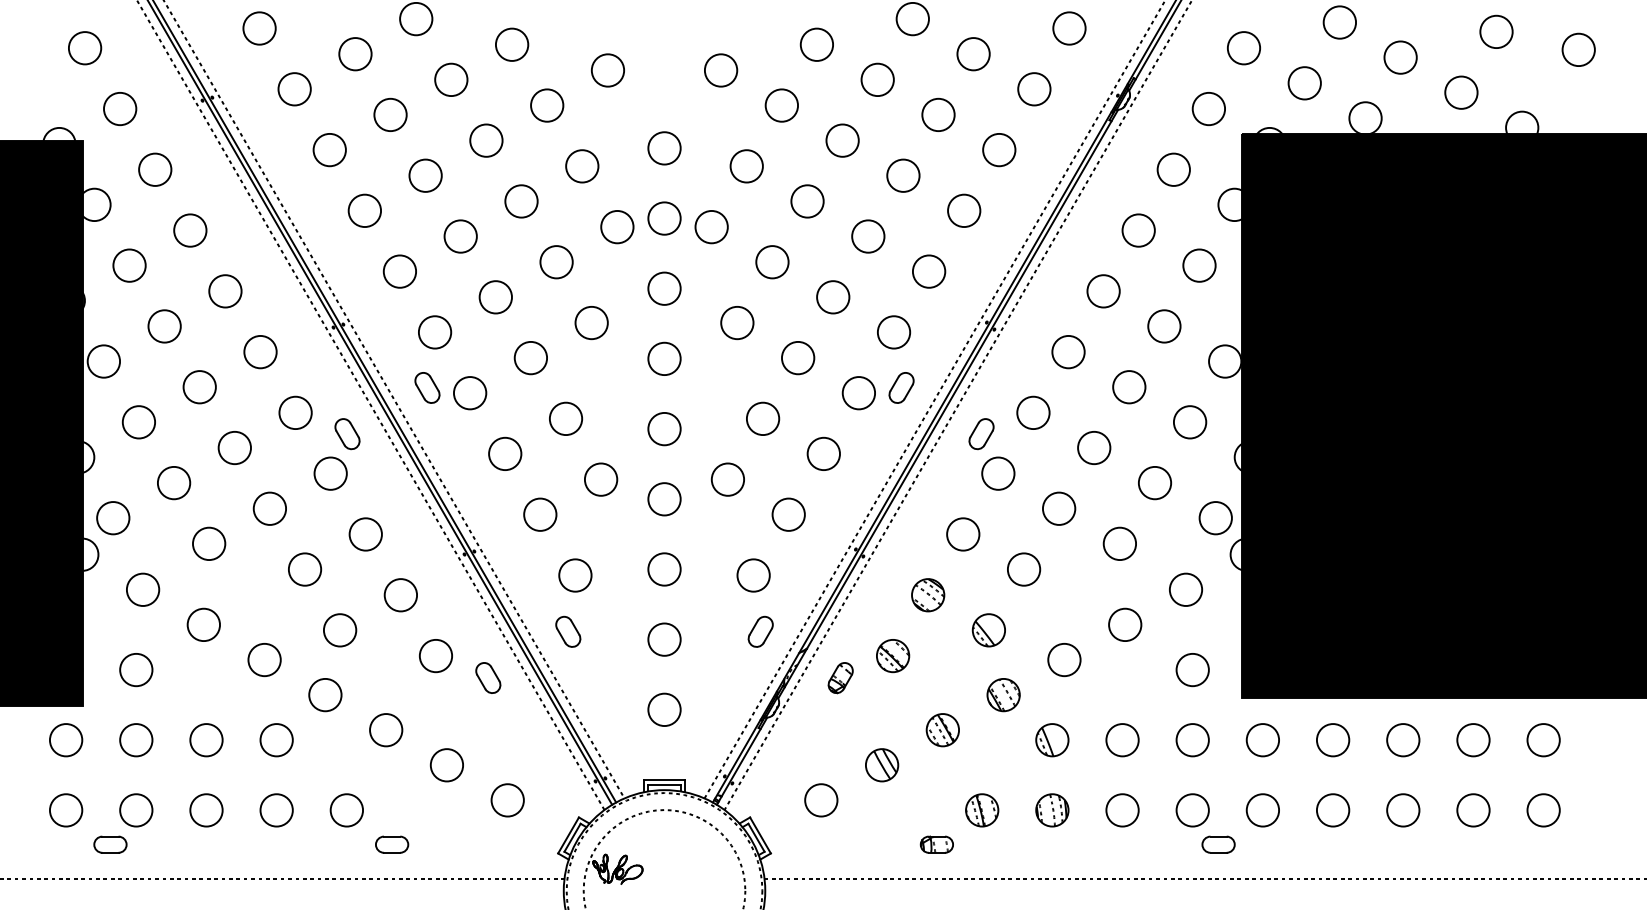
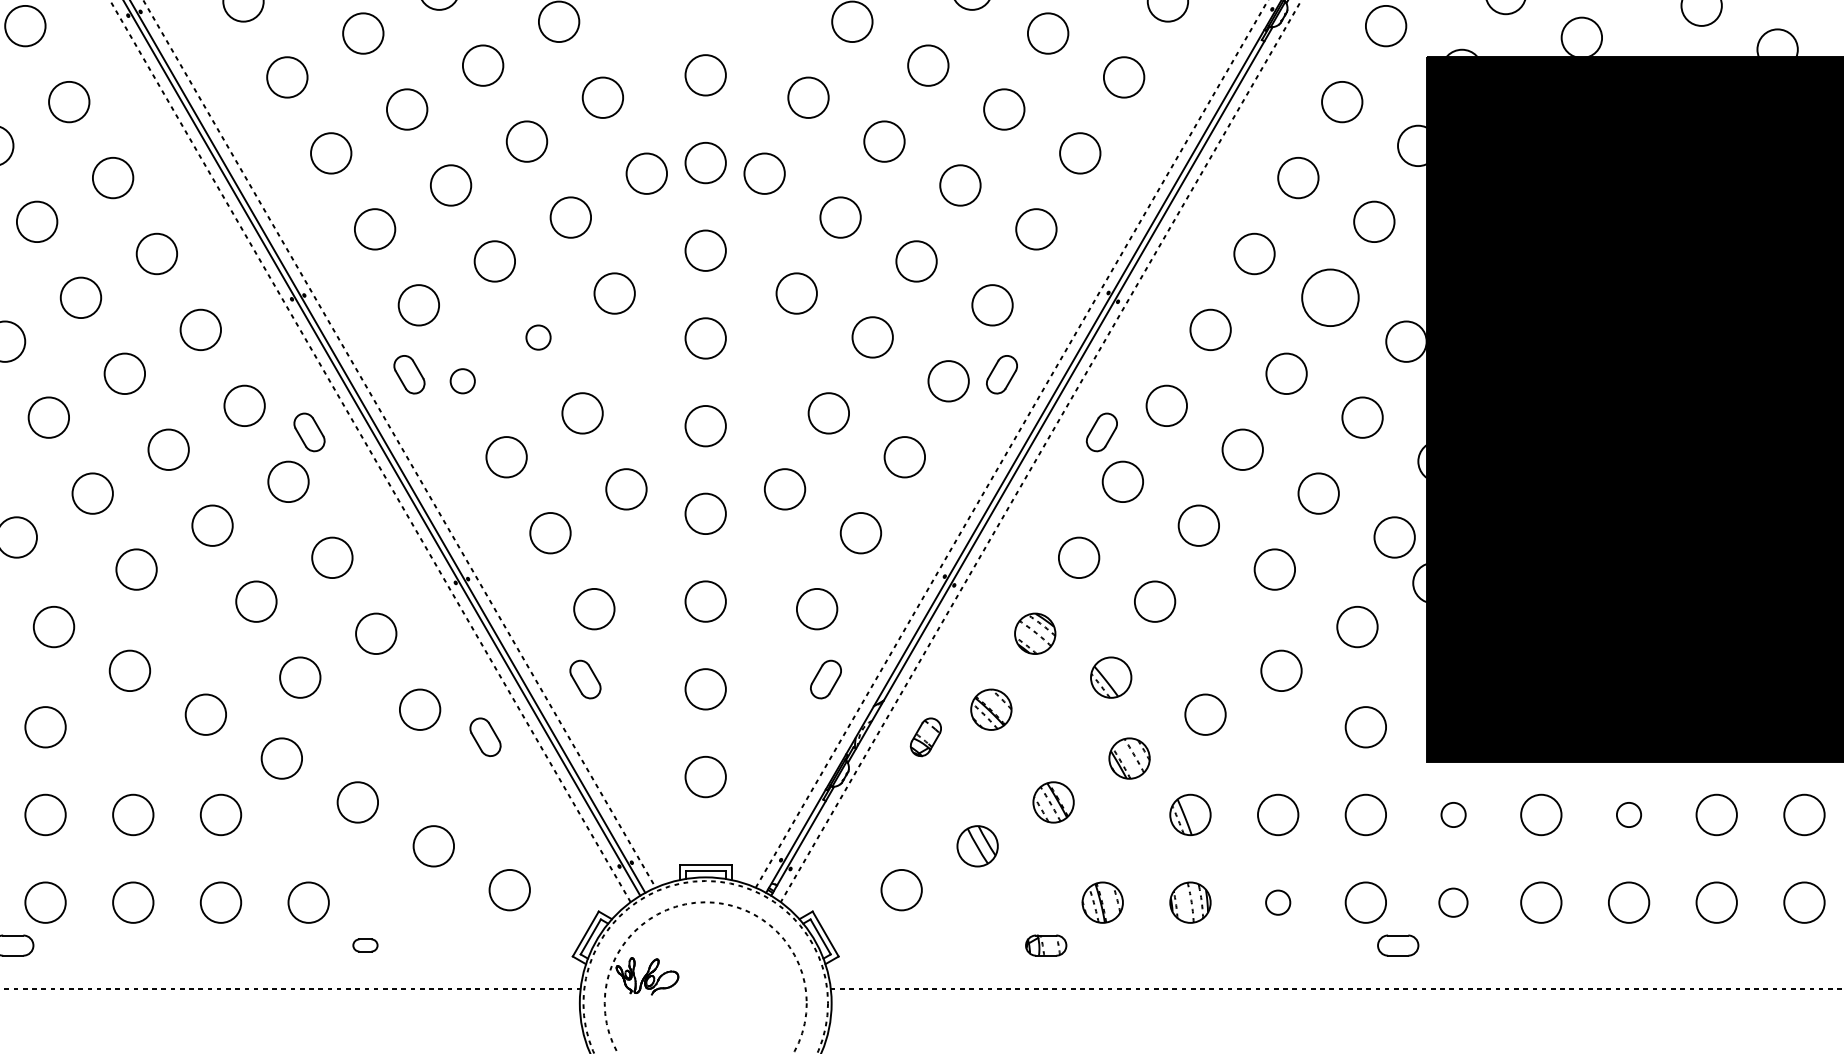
circle: (1164, 326) -> (1330, 297), size x1.4
circle: (530, 358) -> (538, 337), size x0.6
circle: (469, 393) -> (461, 381), size x0.6
circle: (1262, 740) -> (1453, 815), size x0.6
circle: (1403, 740) -> (1629, 815), size x0.6
circle: (1122, 810) -> (1278, 902), size x0.6
circle: (1262, 810) -> (1453, 902), size x0.7
part: (392, 844) -> (365, 945), size x0.6

